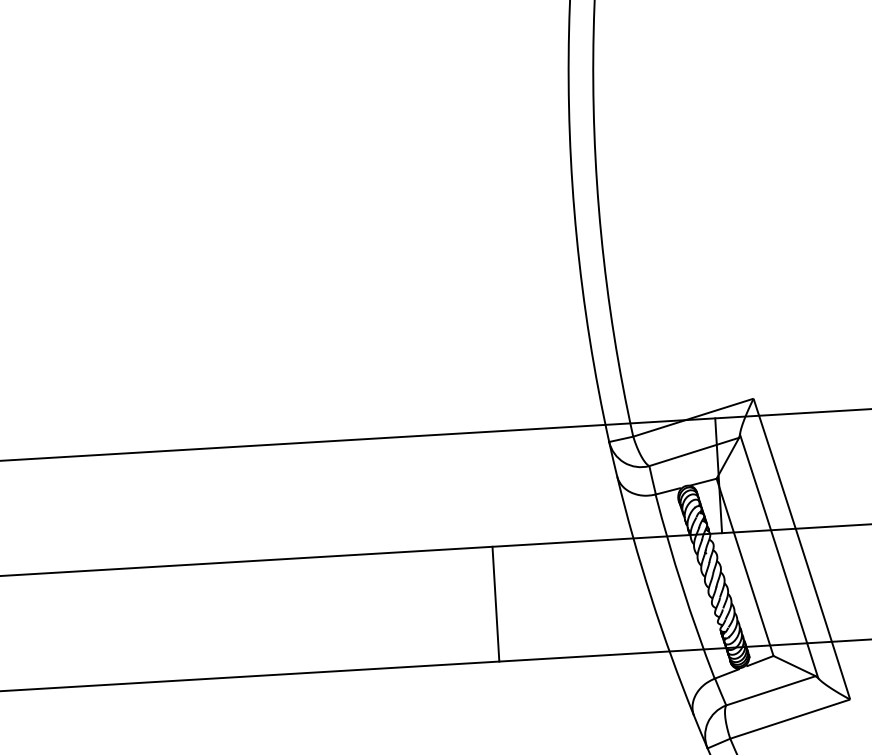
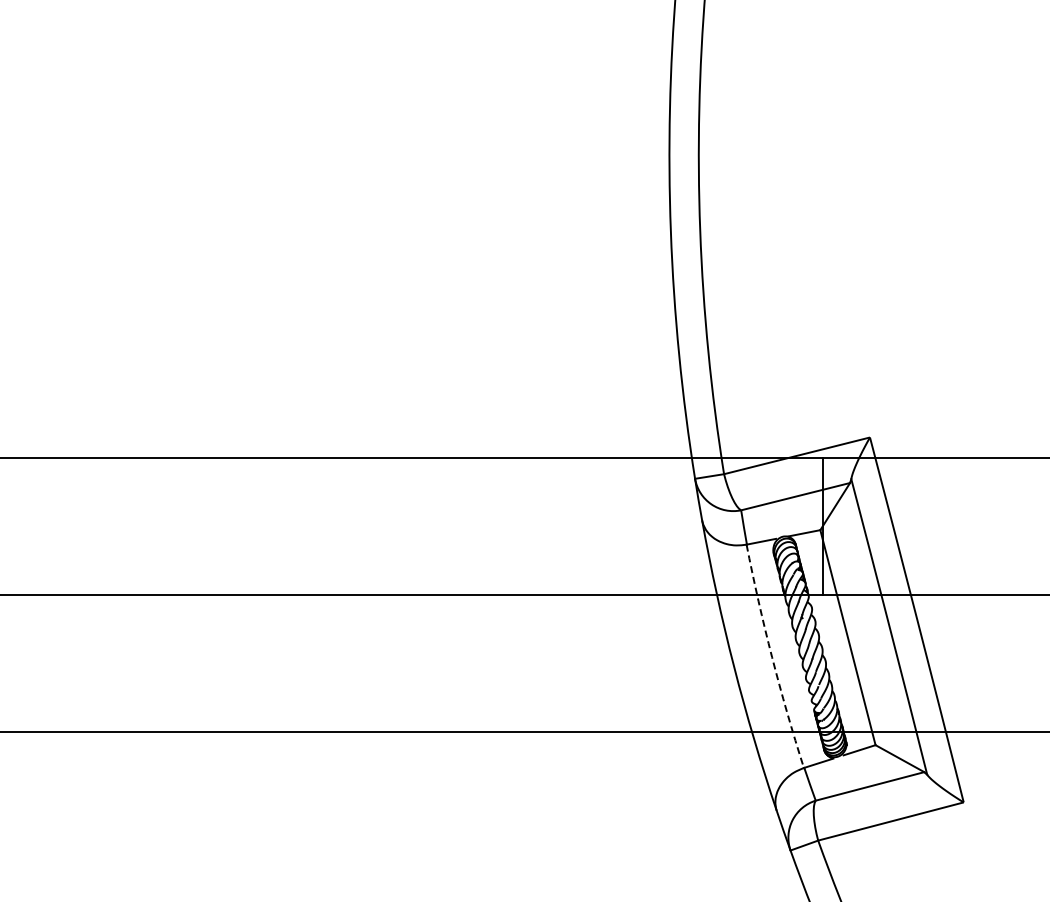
arc: (682, 587) -> (772, 657), solid -> dashed
line: (495, 603) -> (548, 663), removed

